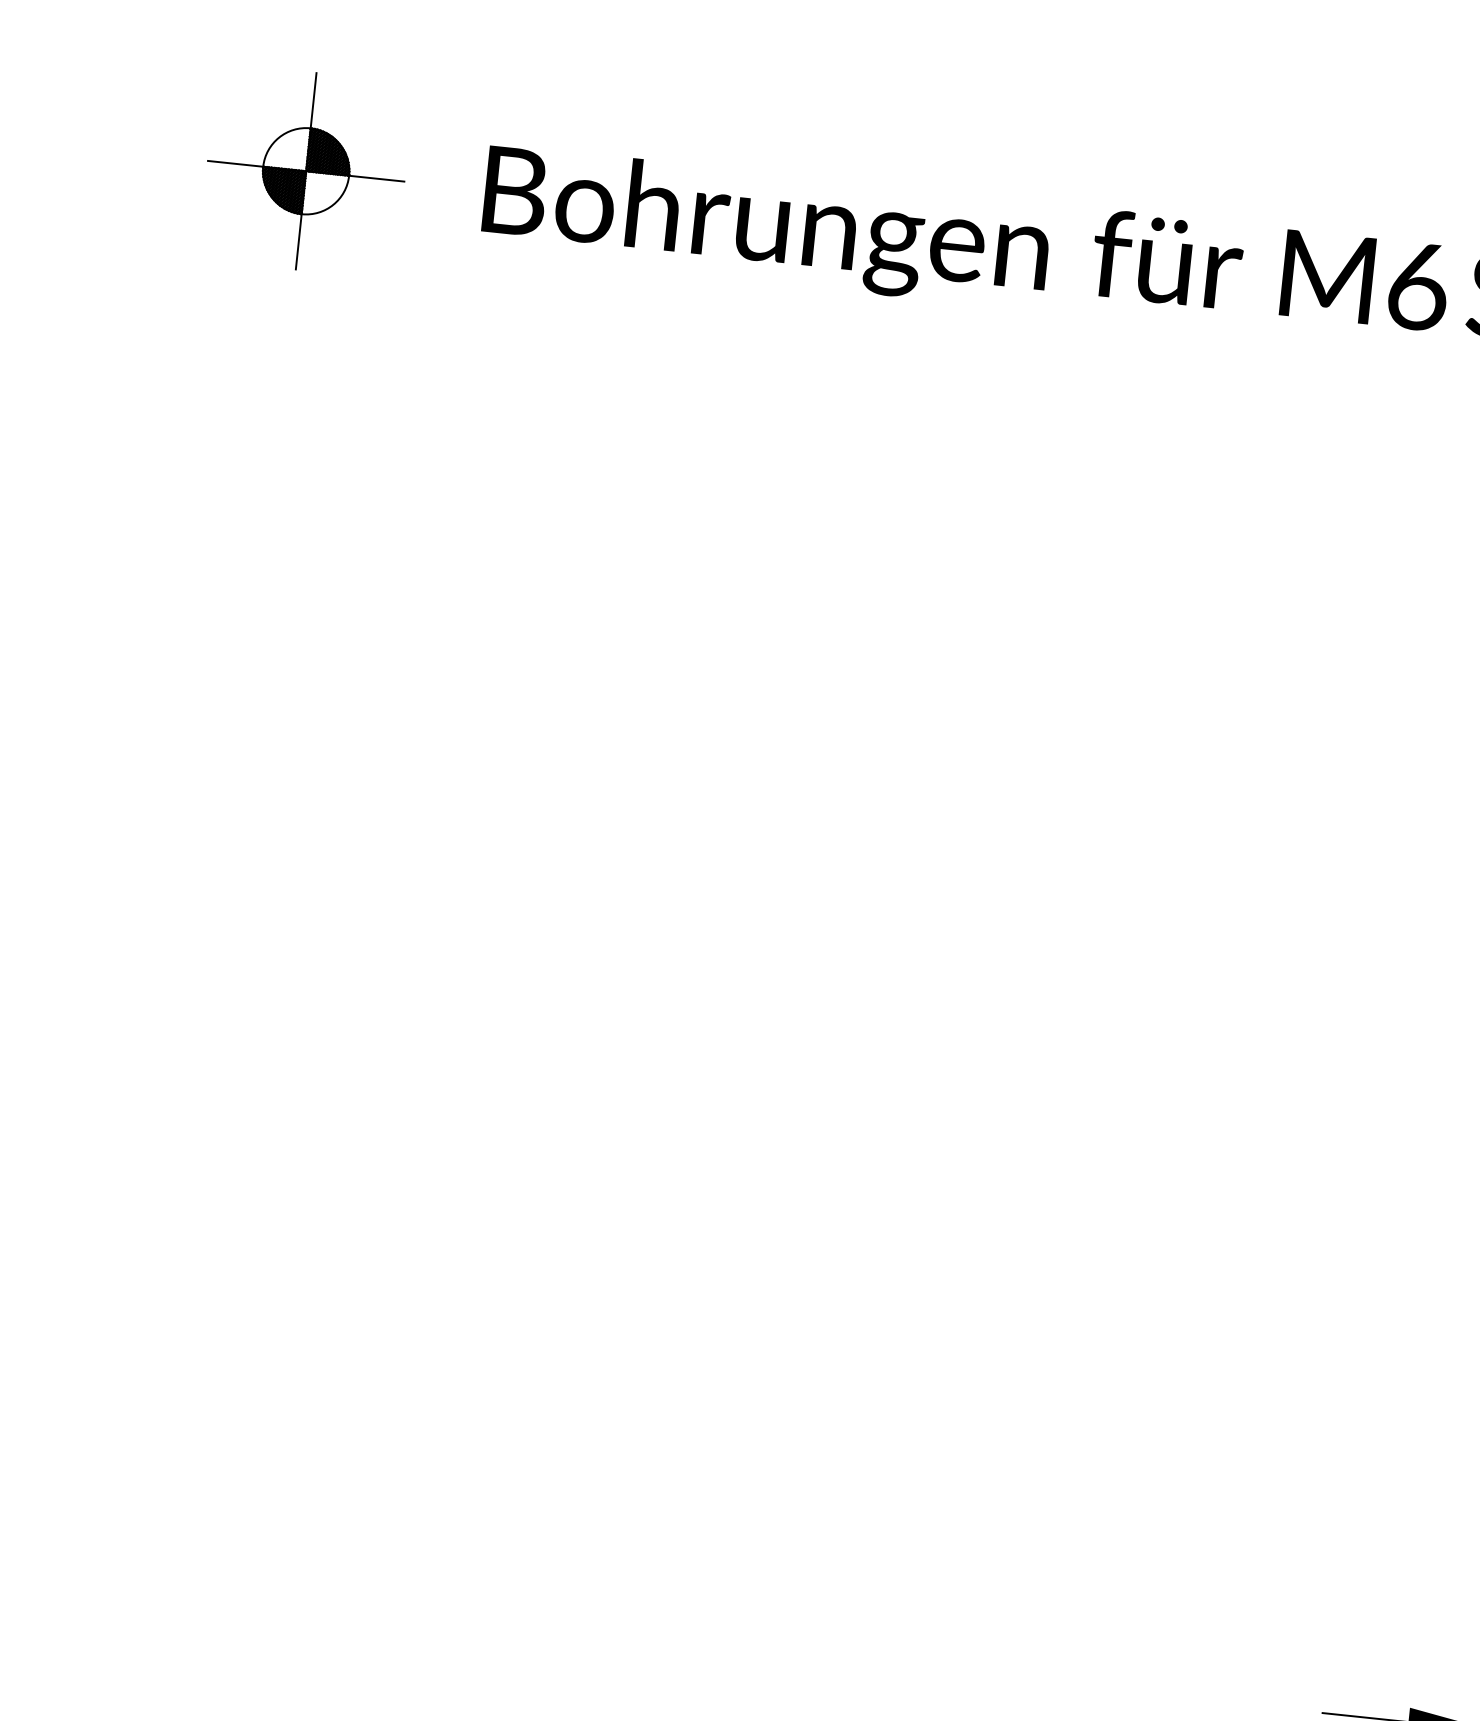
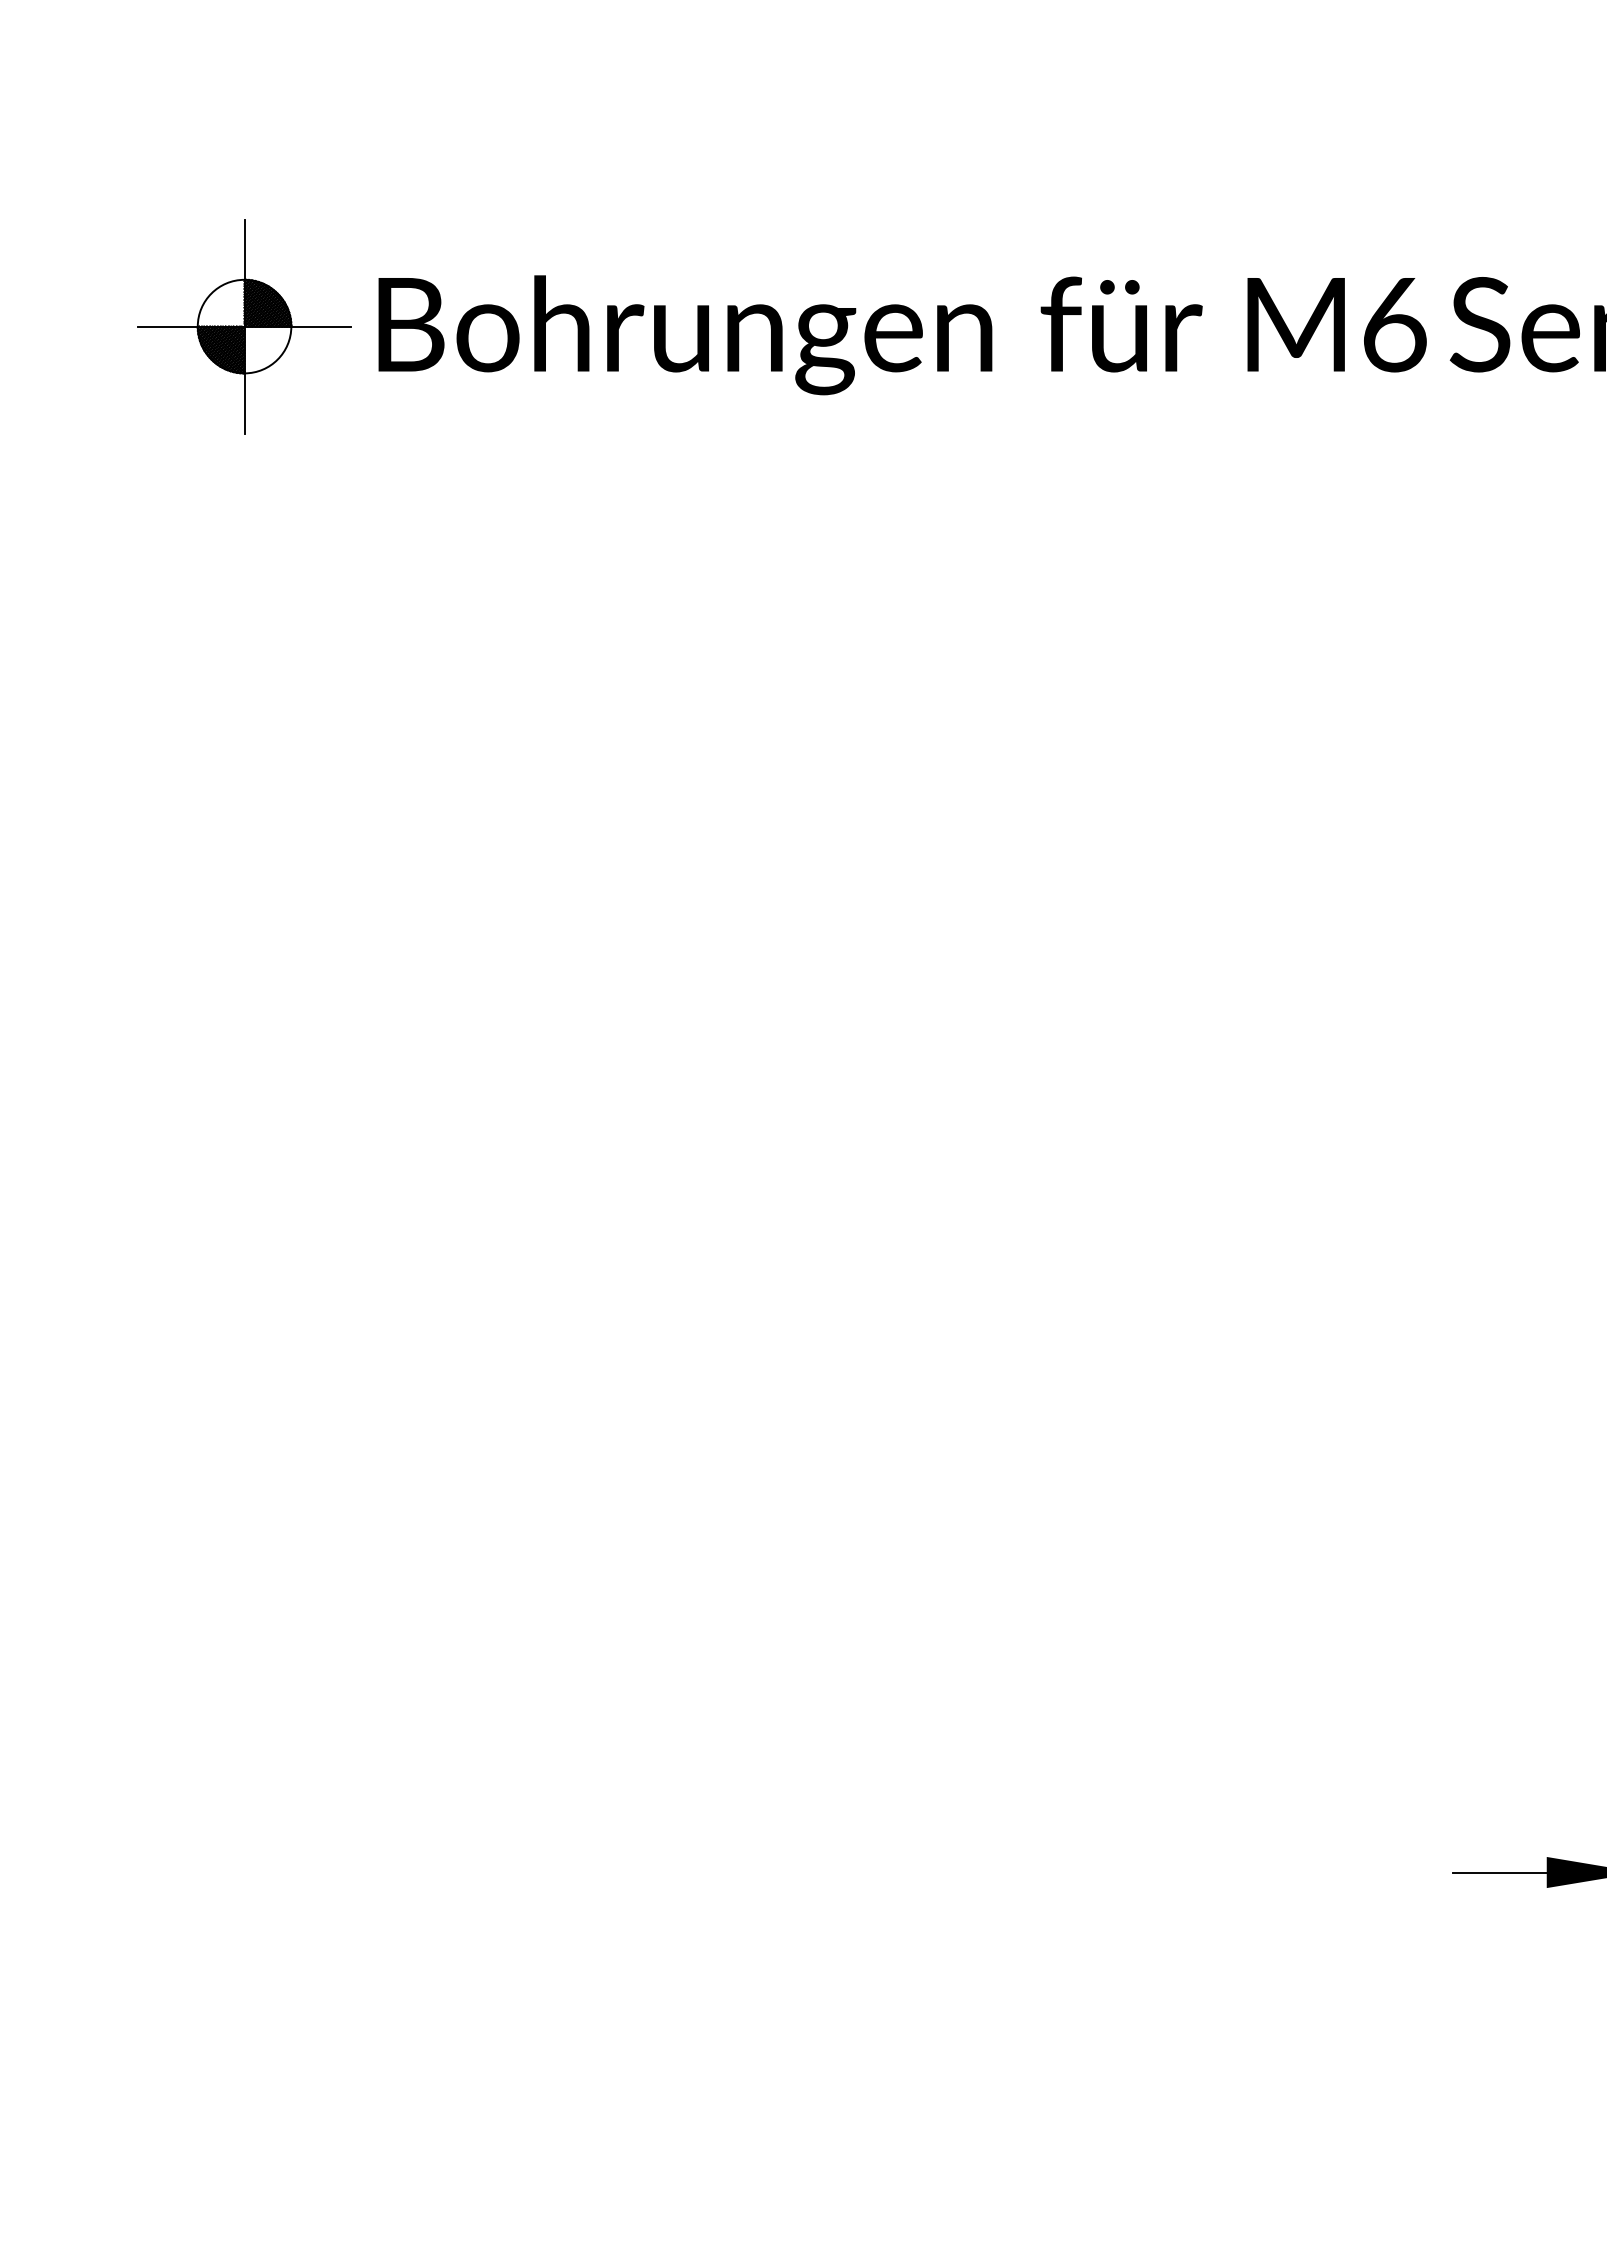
part: (306, 171) -> (244, 326), moved

